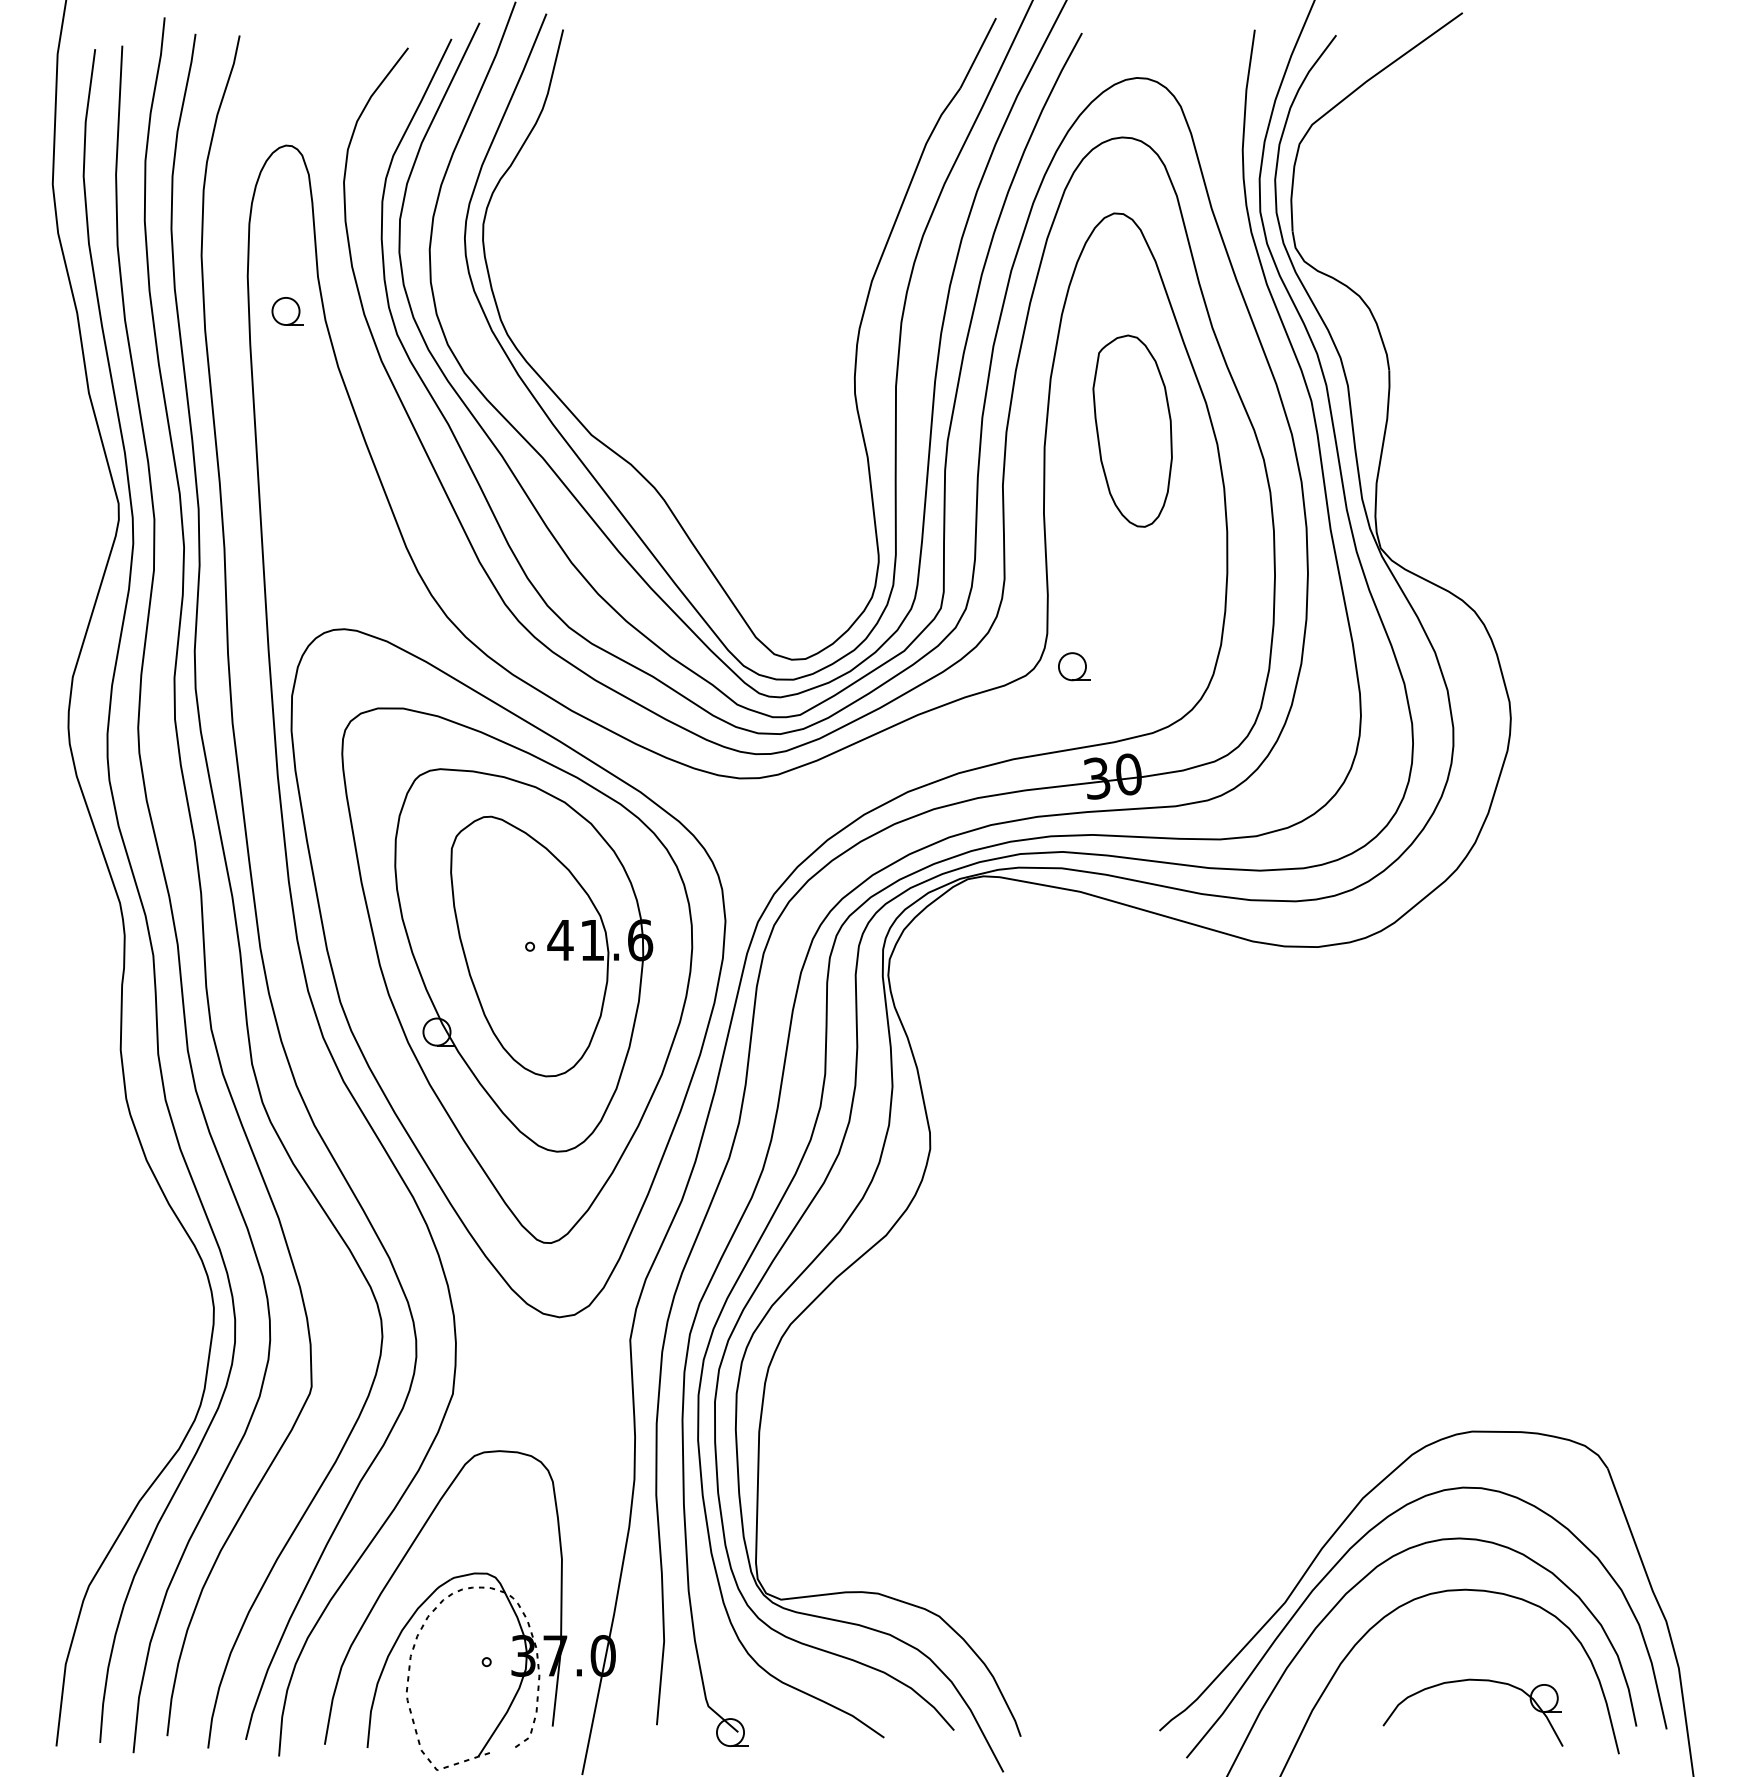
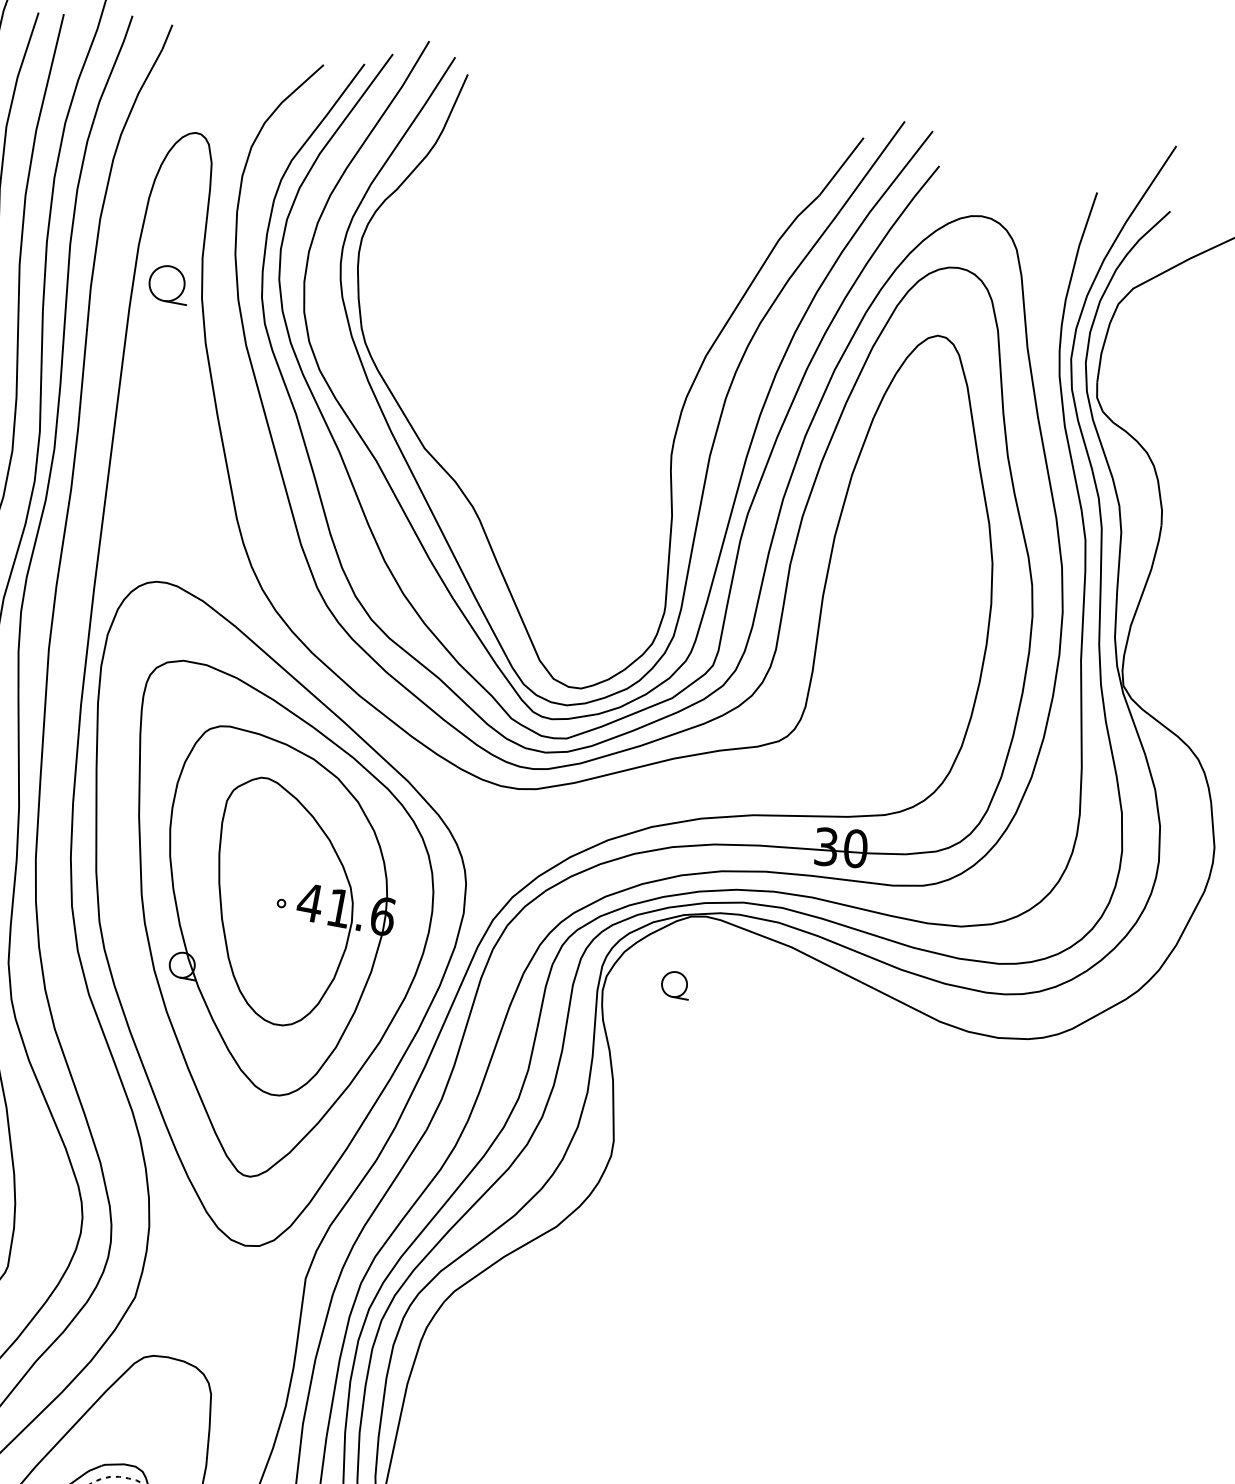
part: (287, 311) -> (168, 284), size x1.4
part: (1132, 430) -> (917, 536), removed
part: (1074, 666) -> (676, 984), moved

